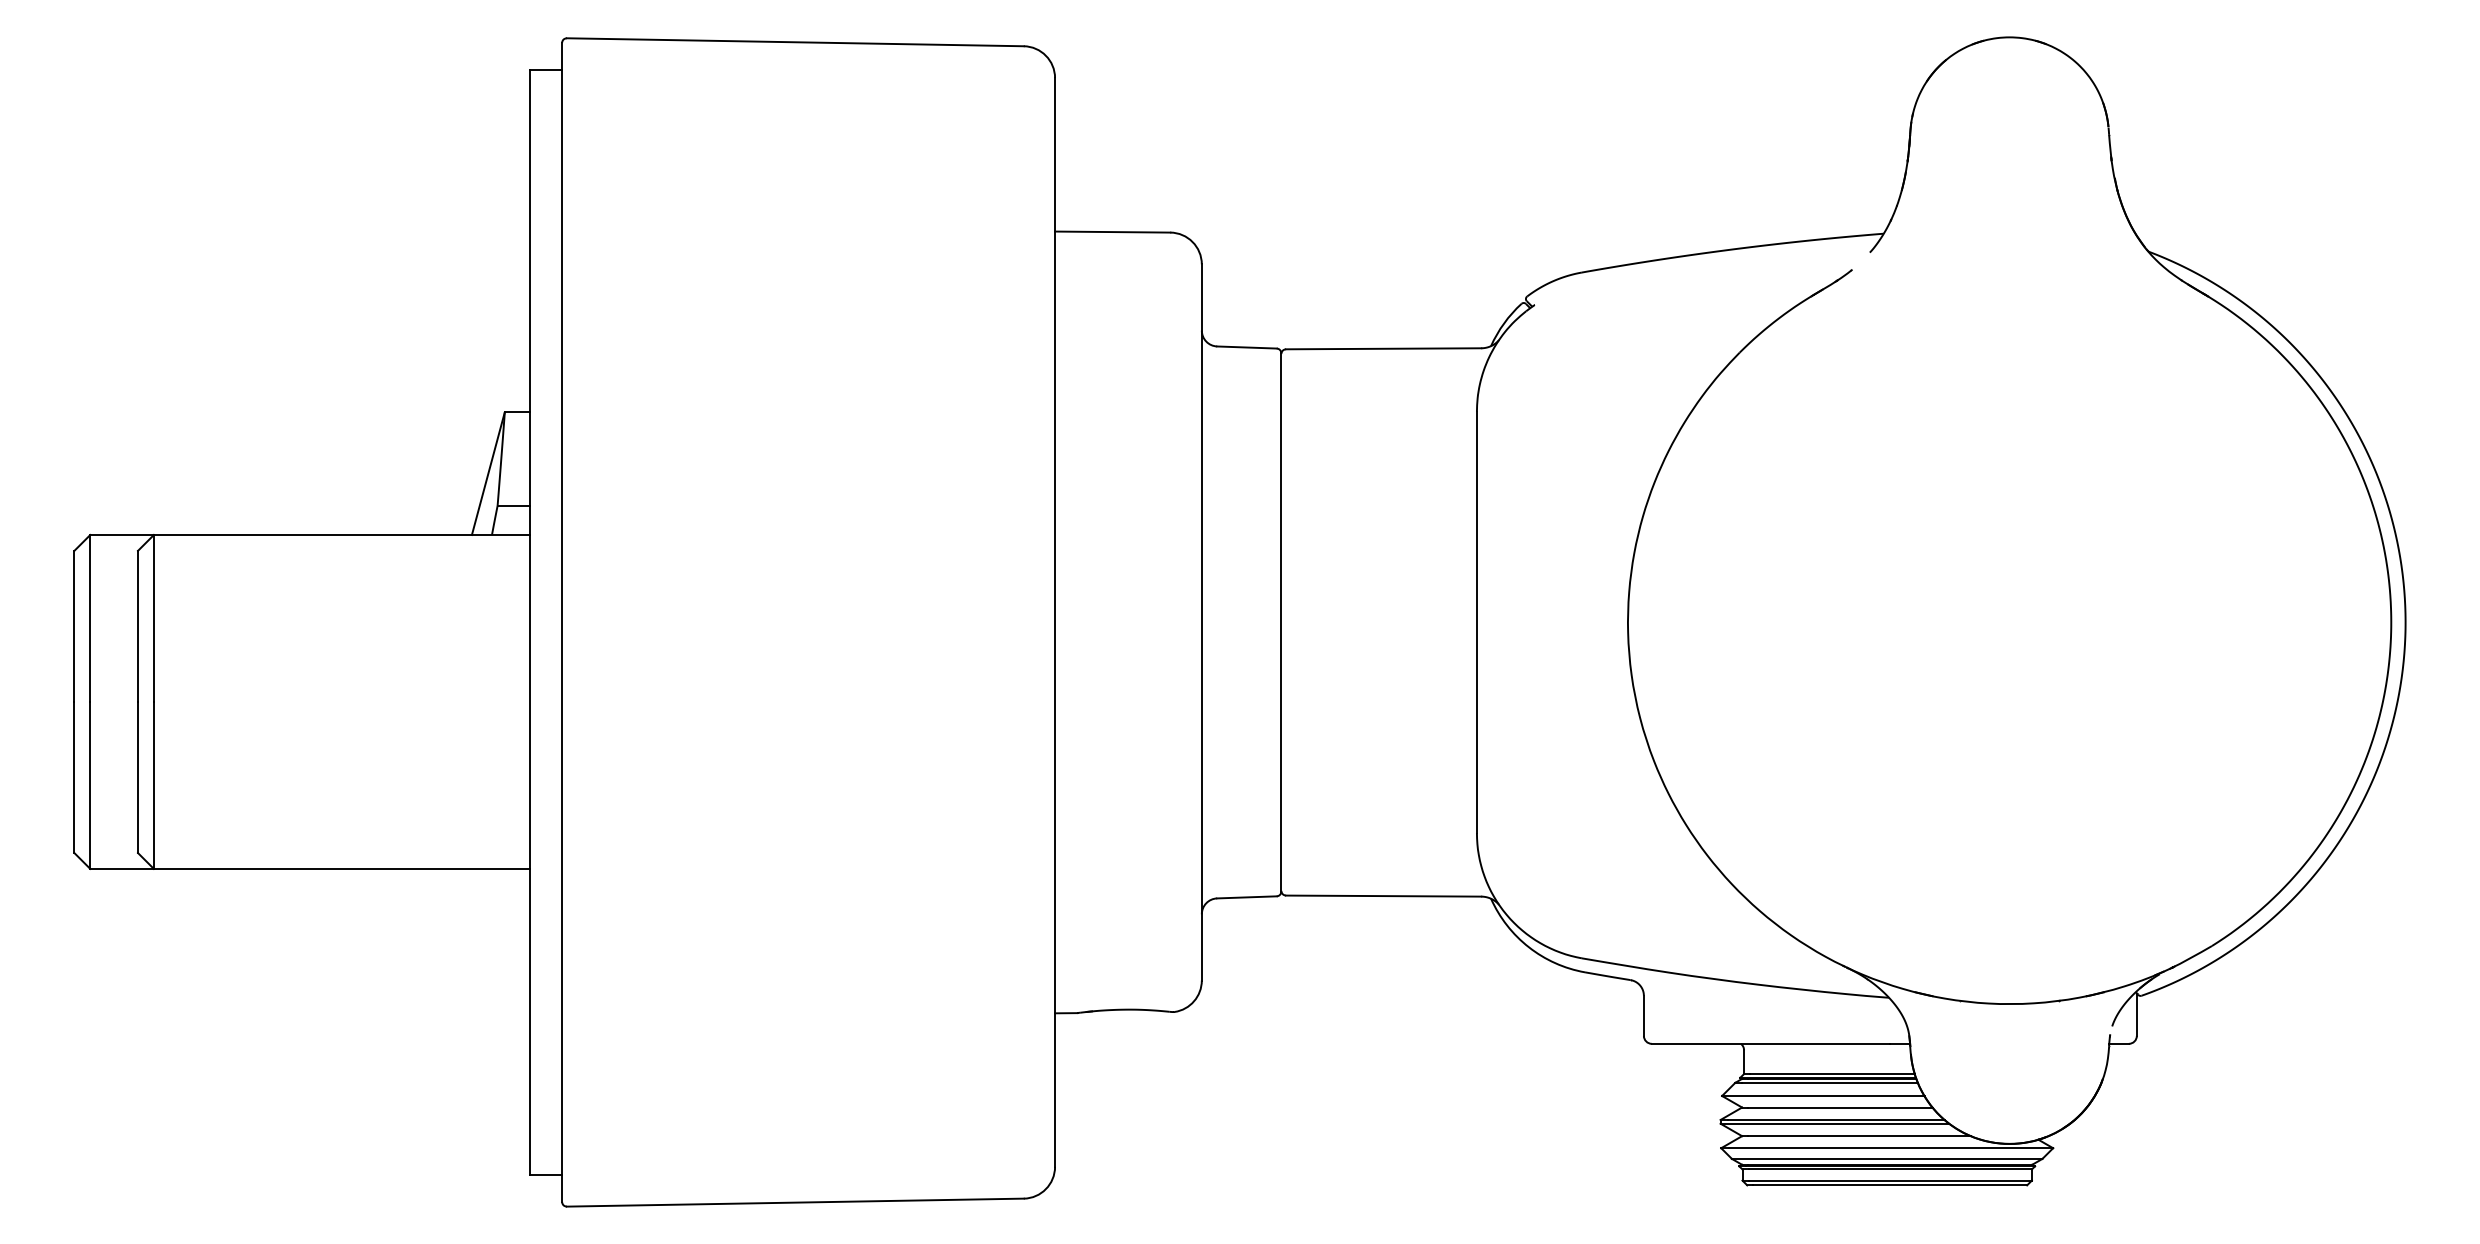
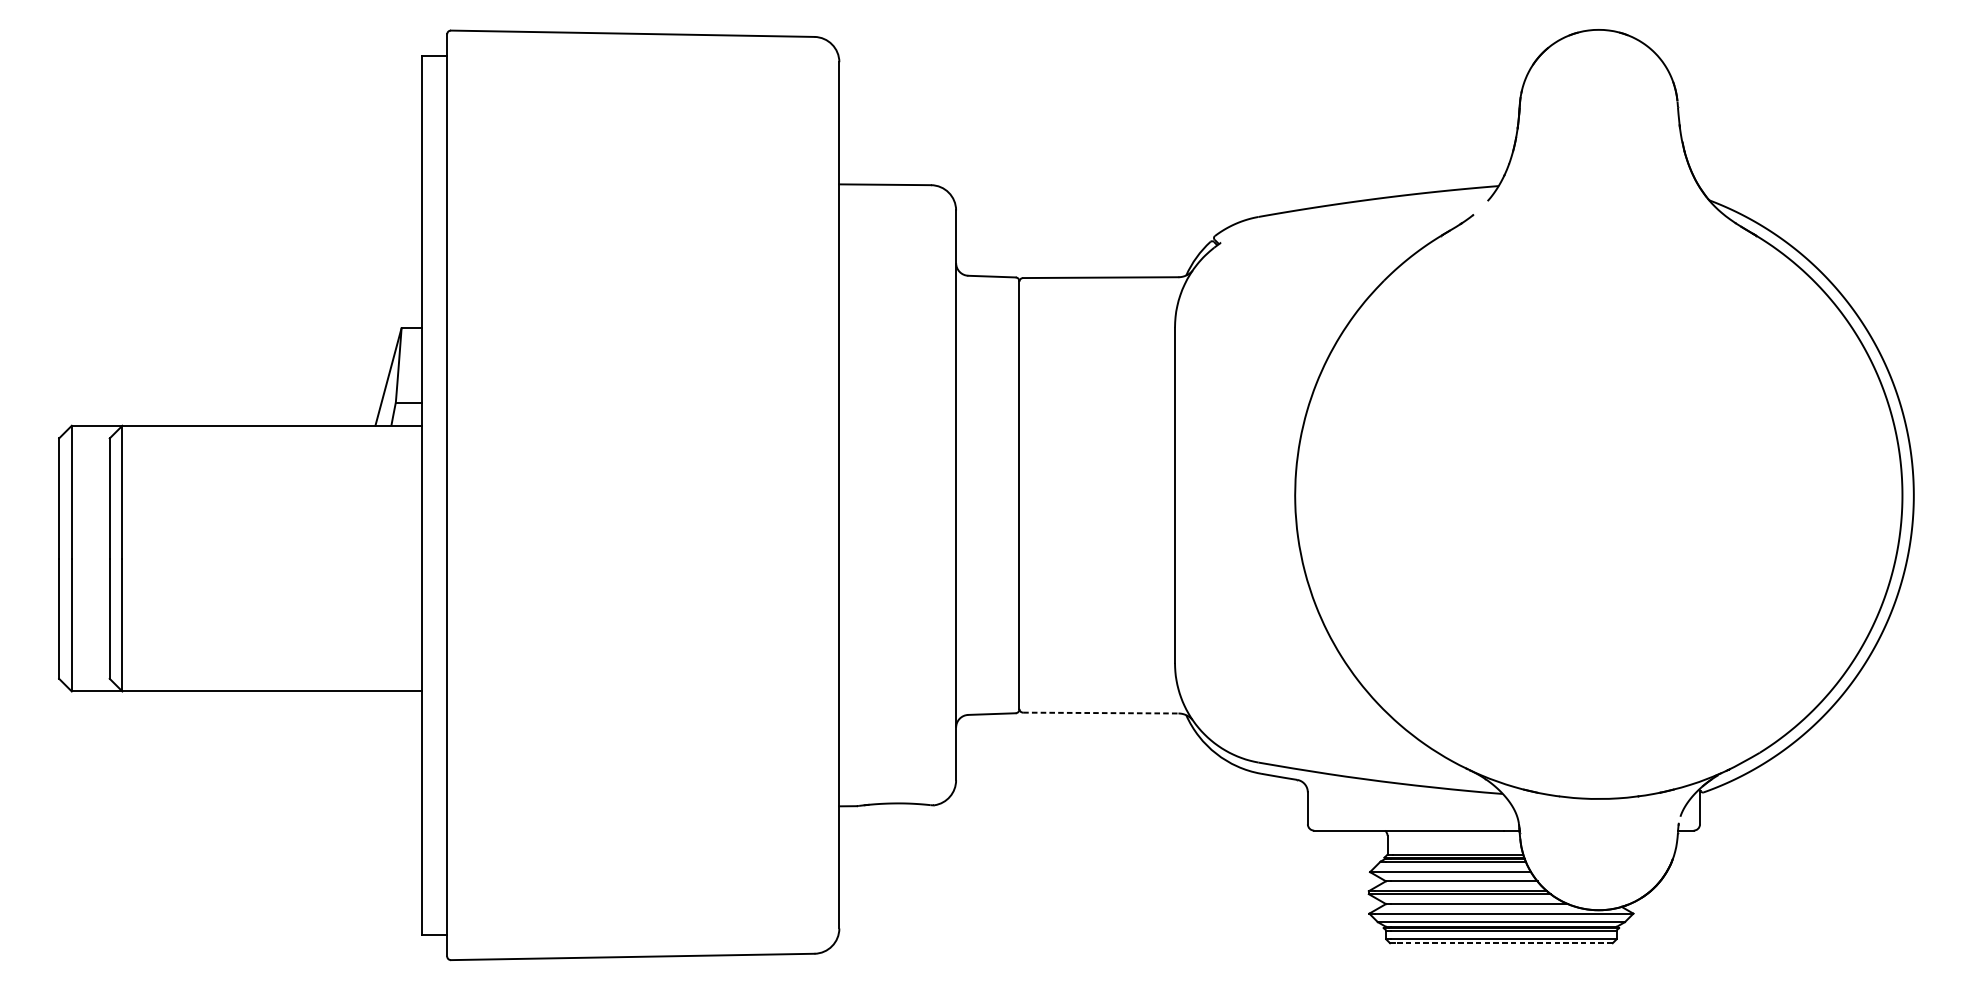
line: (1383, 896) -> (1100, 713), solid -> dashed
line: (1890, 1185) -> (1504, 943), solid -> dashed

